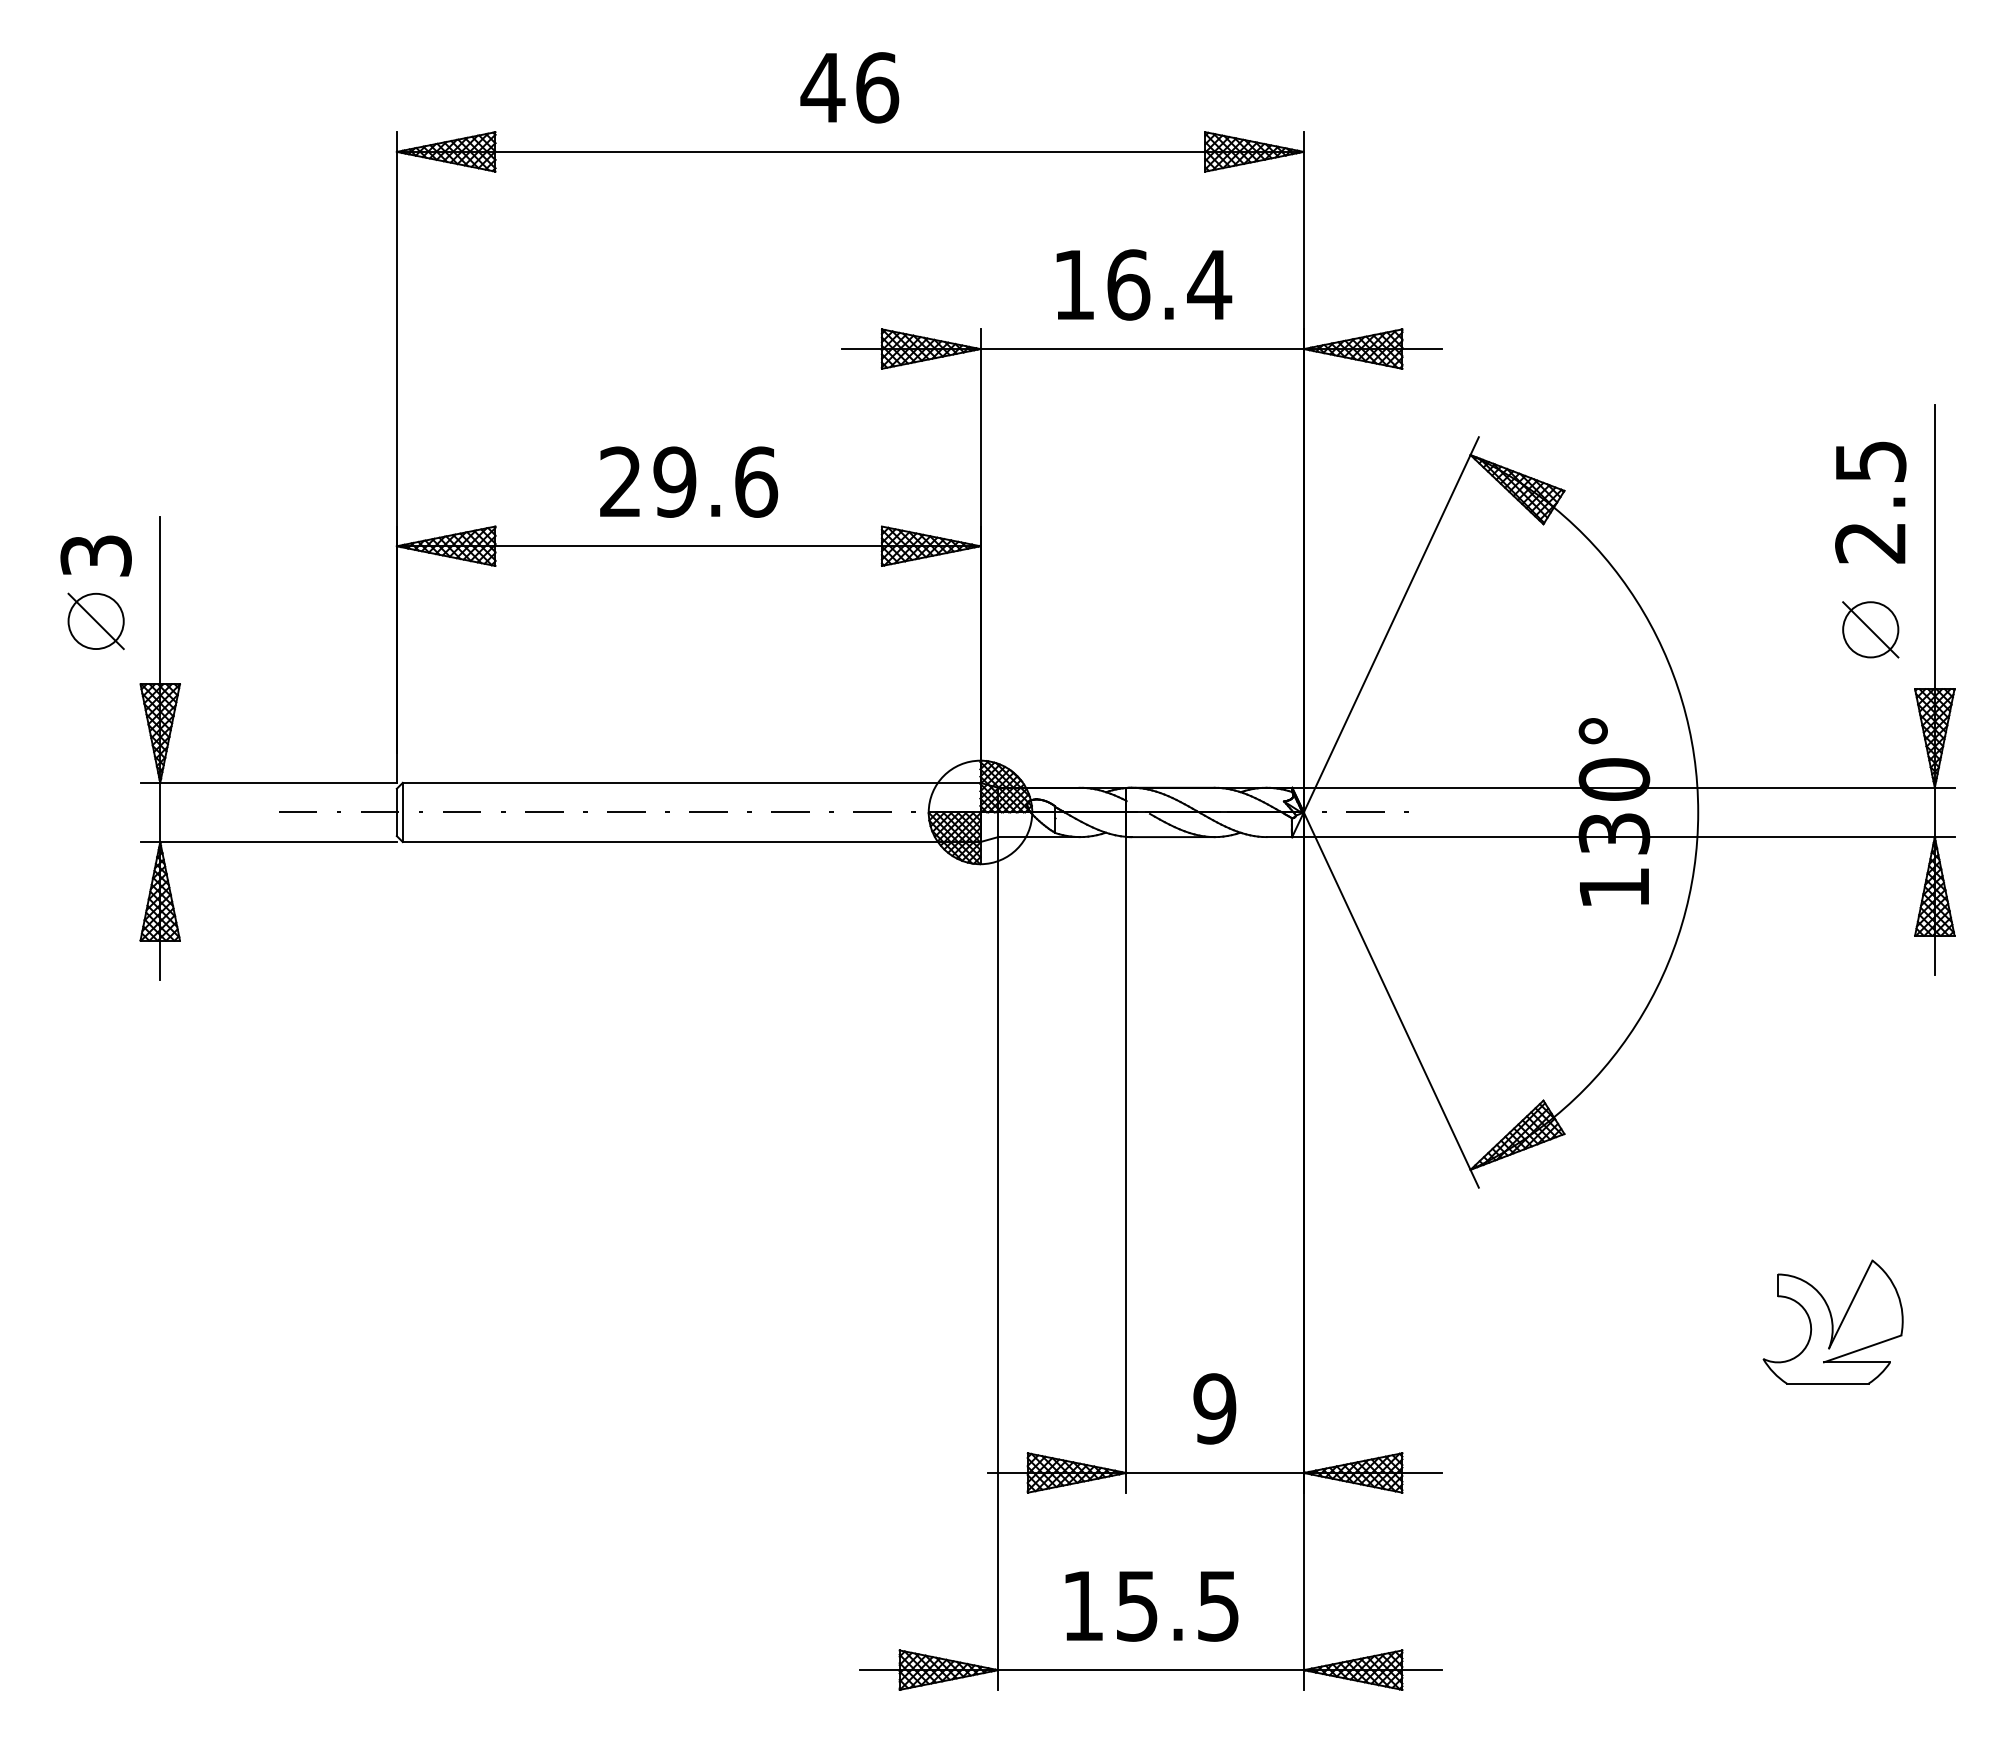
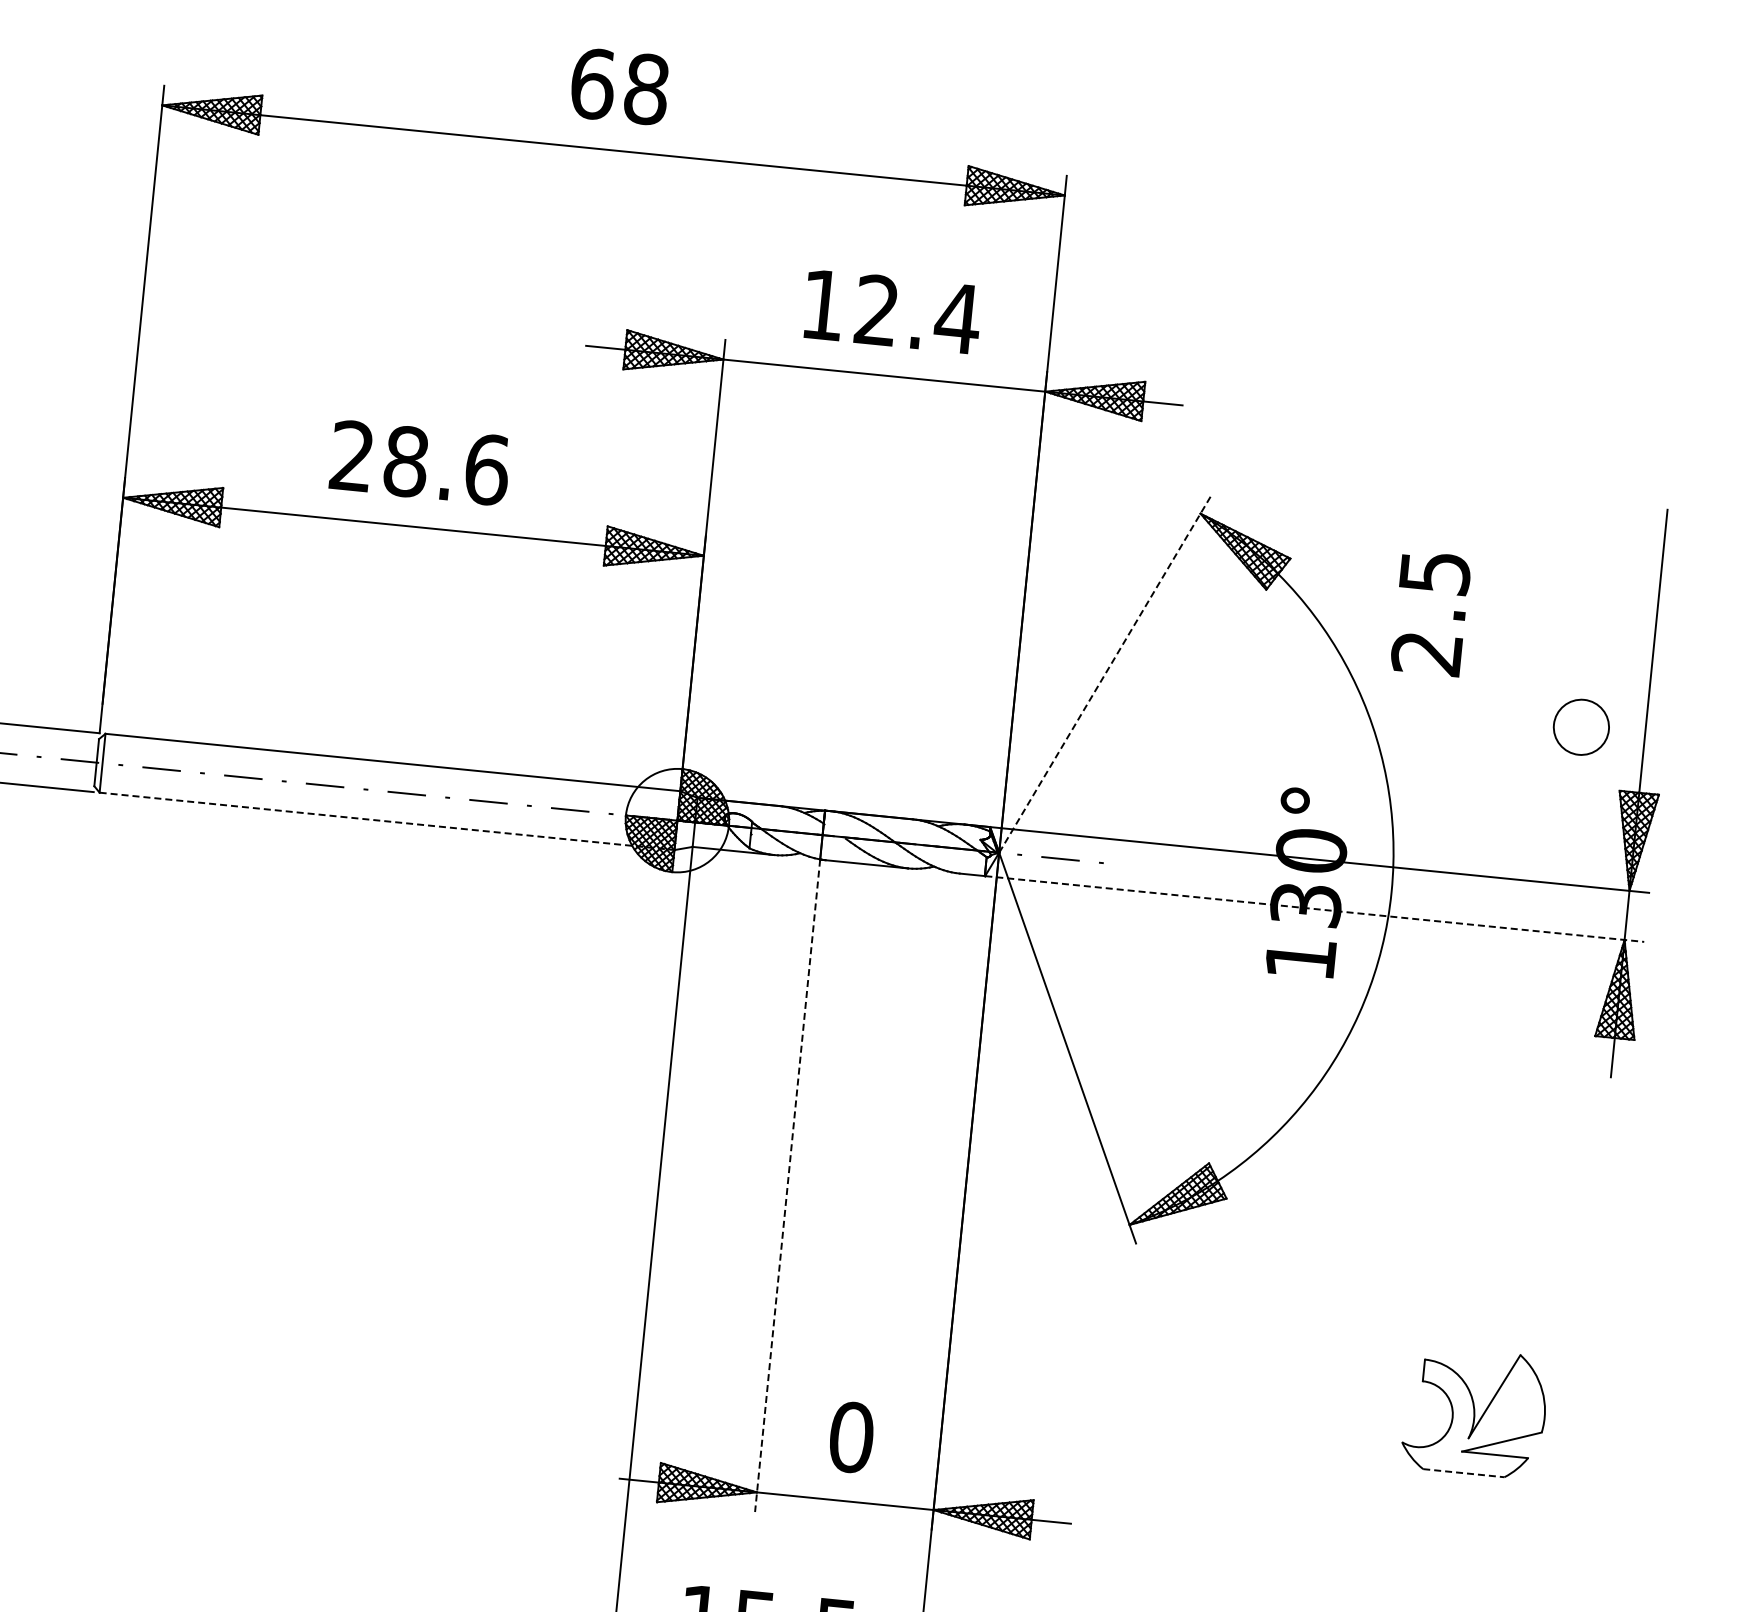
text: (849, 87) -> (619, 86), 46 -> 68
text: (1128, 284) -> (877, 309), 16.4 -> 12.4
text: (674, 481) -> (405, 460), 29.6 -> 28.6
text: (1870, 502) -> (1430, 613), moved
line: (1391, 624) -> (1105, 674), solid -> dashed
line: (1870, 629) -> (1581, 726), removed
line: (1623, 837) -> (1314, 909), solid -> dashed
line: (691, 842) -> (386, 821), solid -> dashed
line: (1126, 1164) -> (787, 1185), solid -> dashed
line: (1827, 1383) -> (1463, 1472), solid -> dashed
text: (1214, 1408) -> (851, 1436), 9 -> 0

